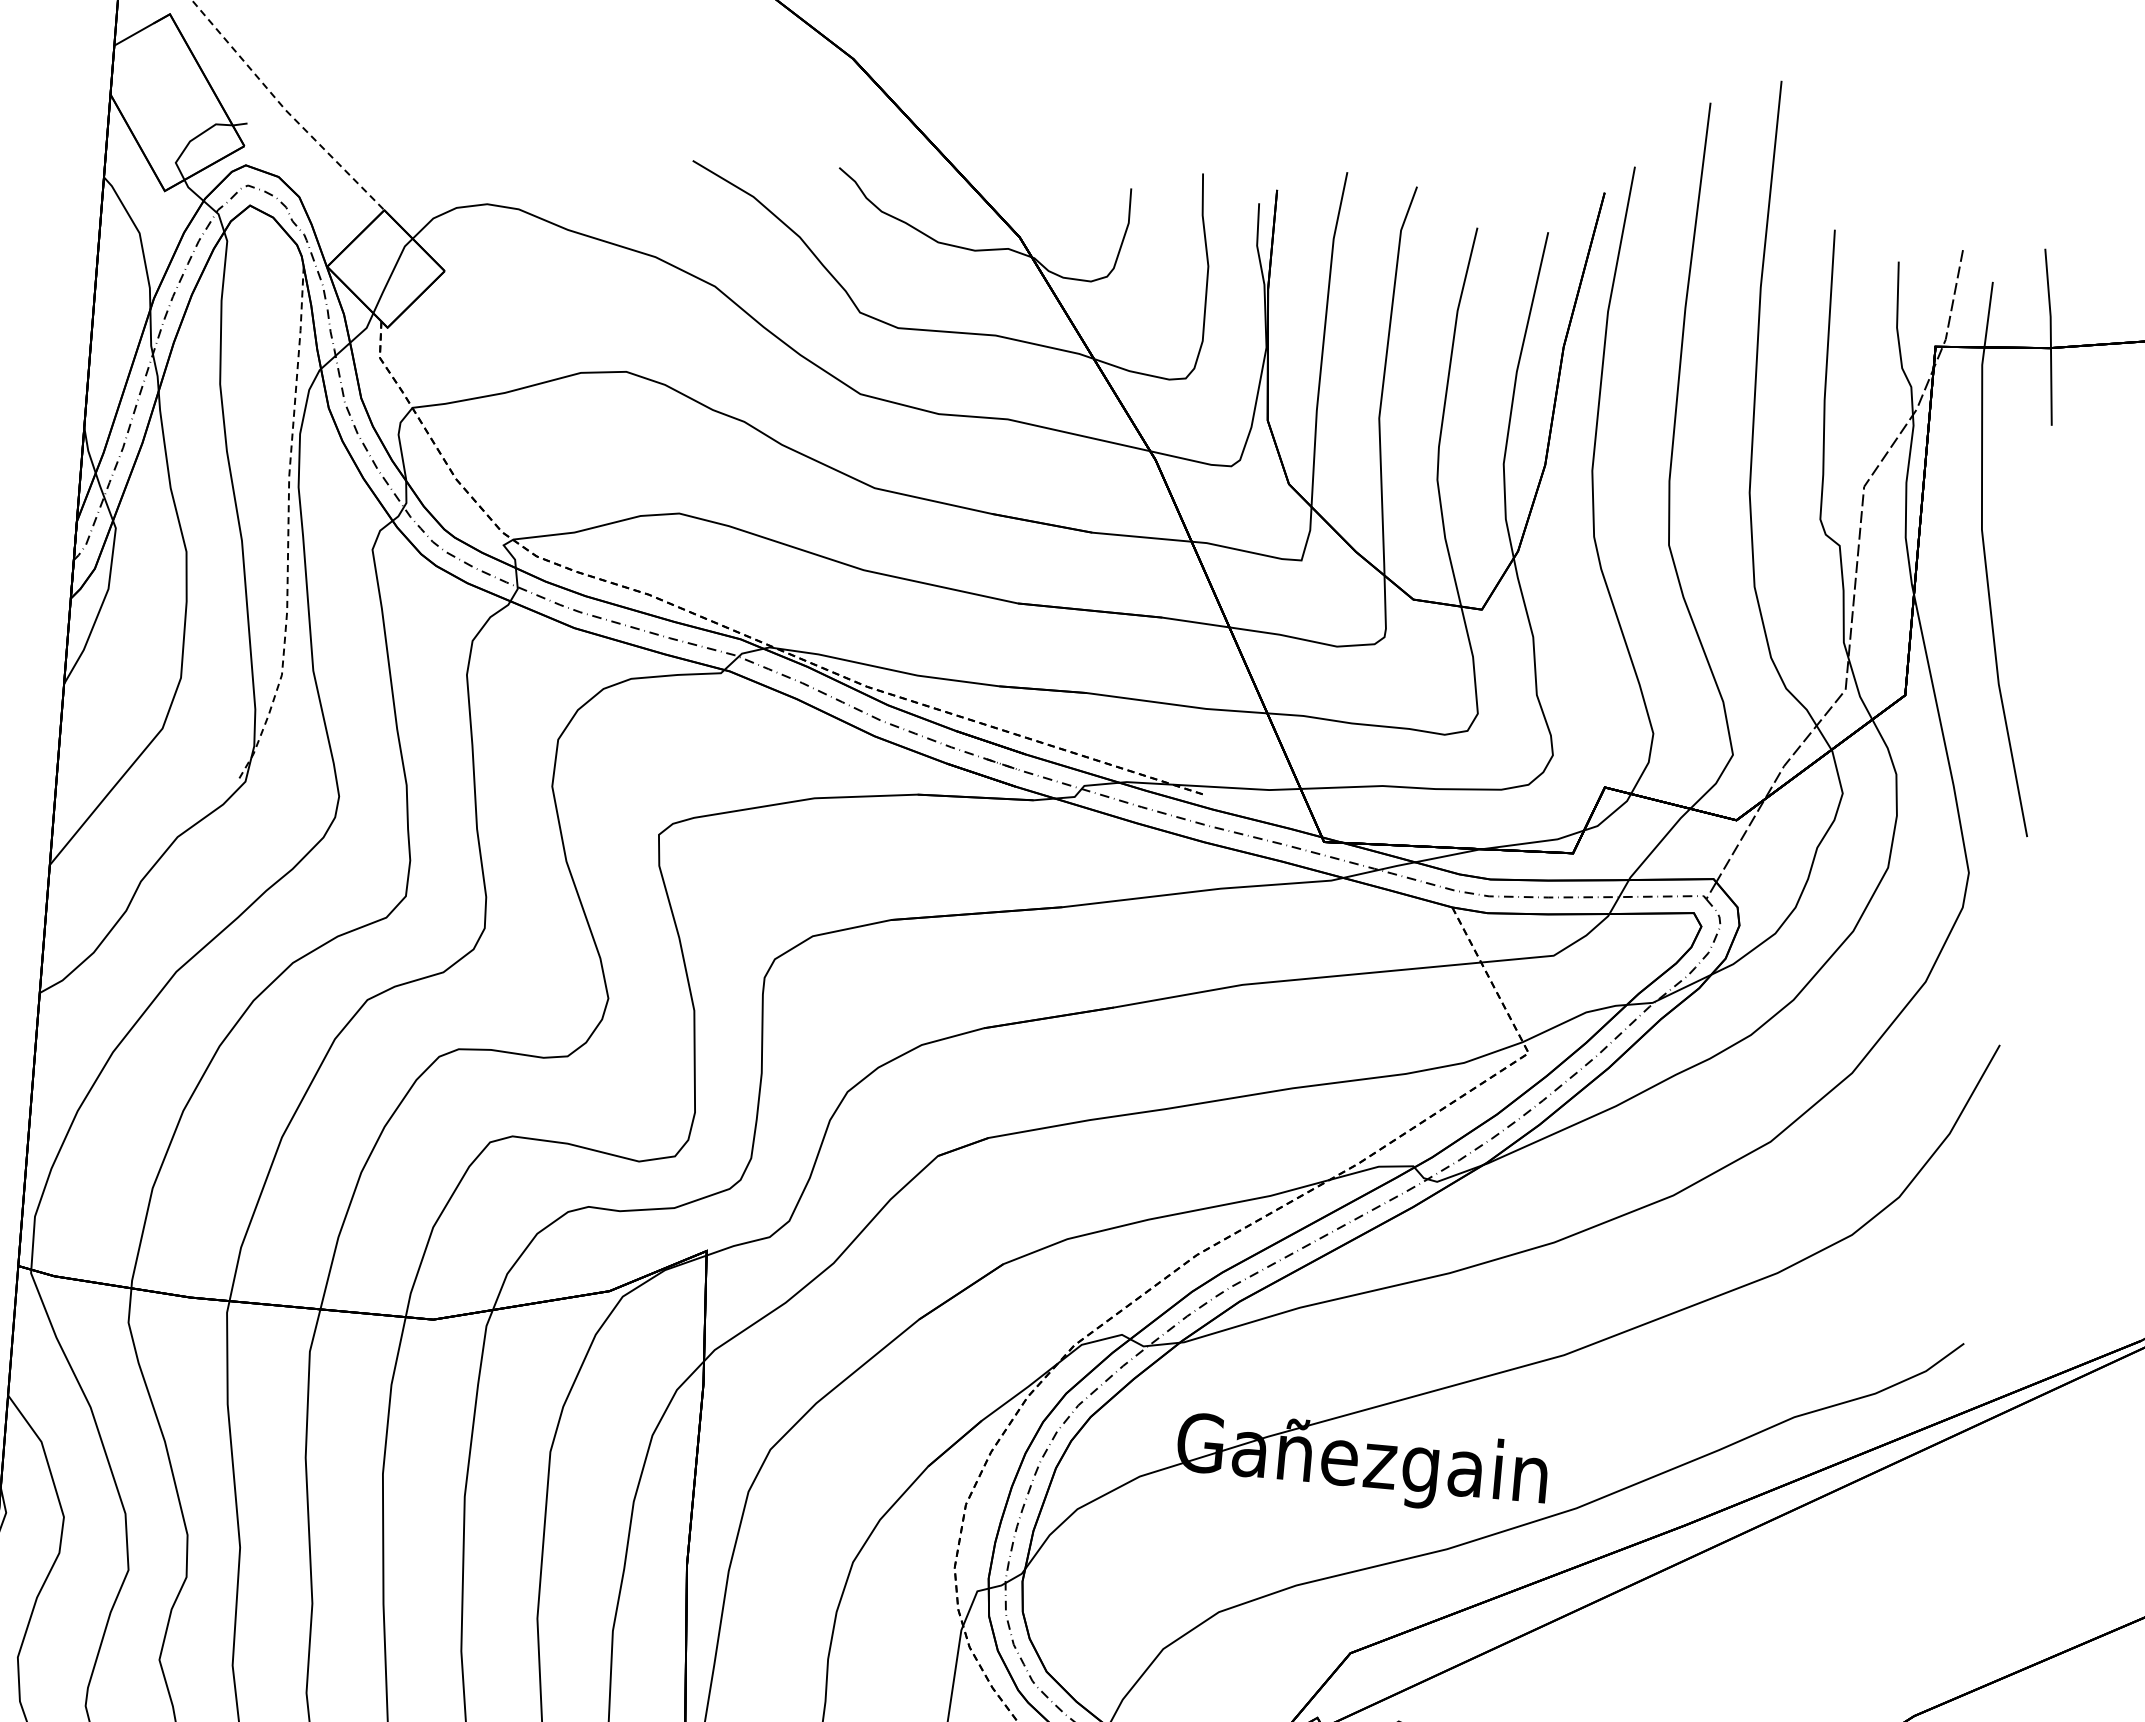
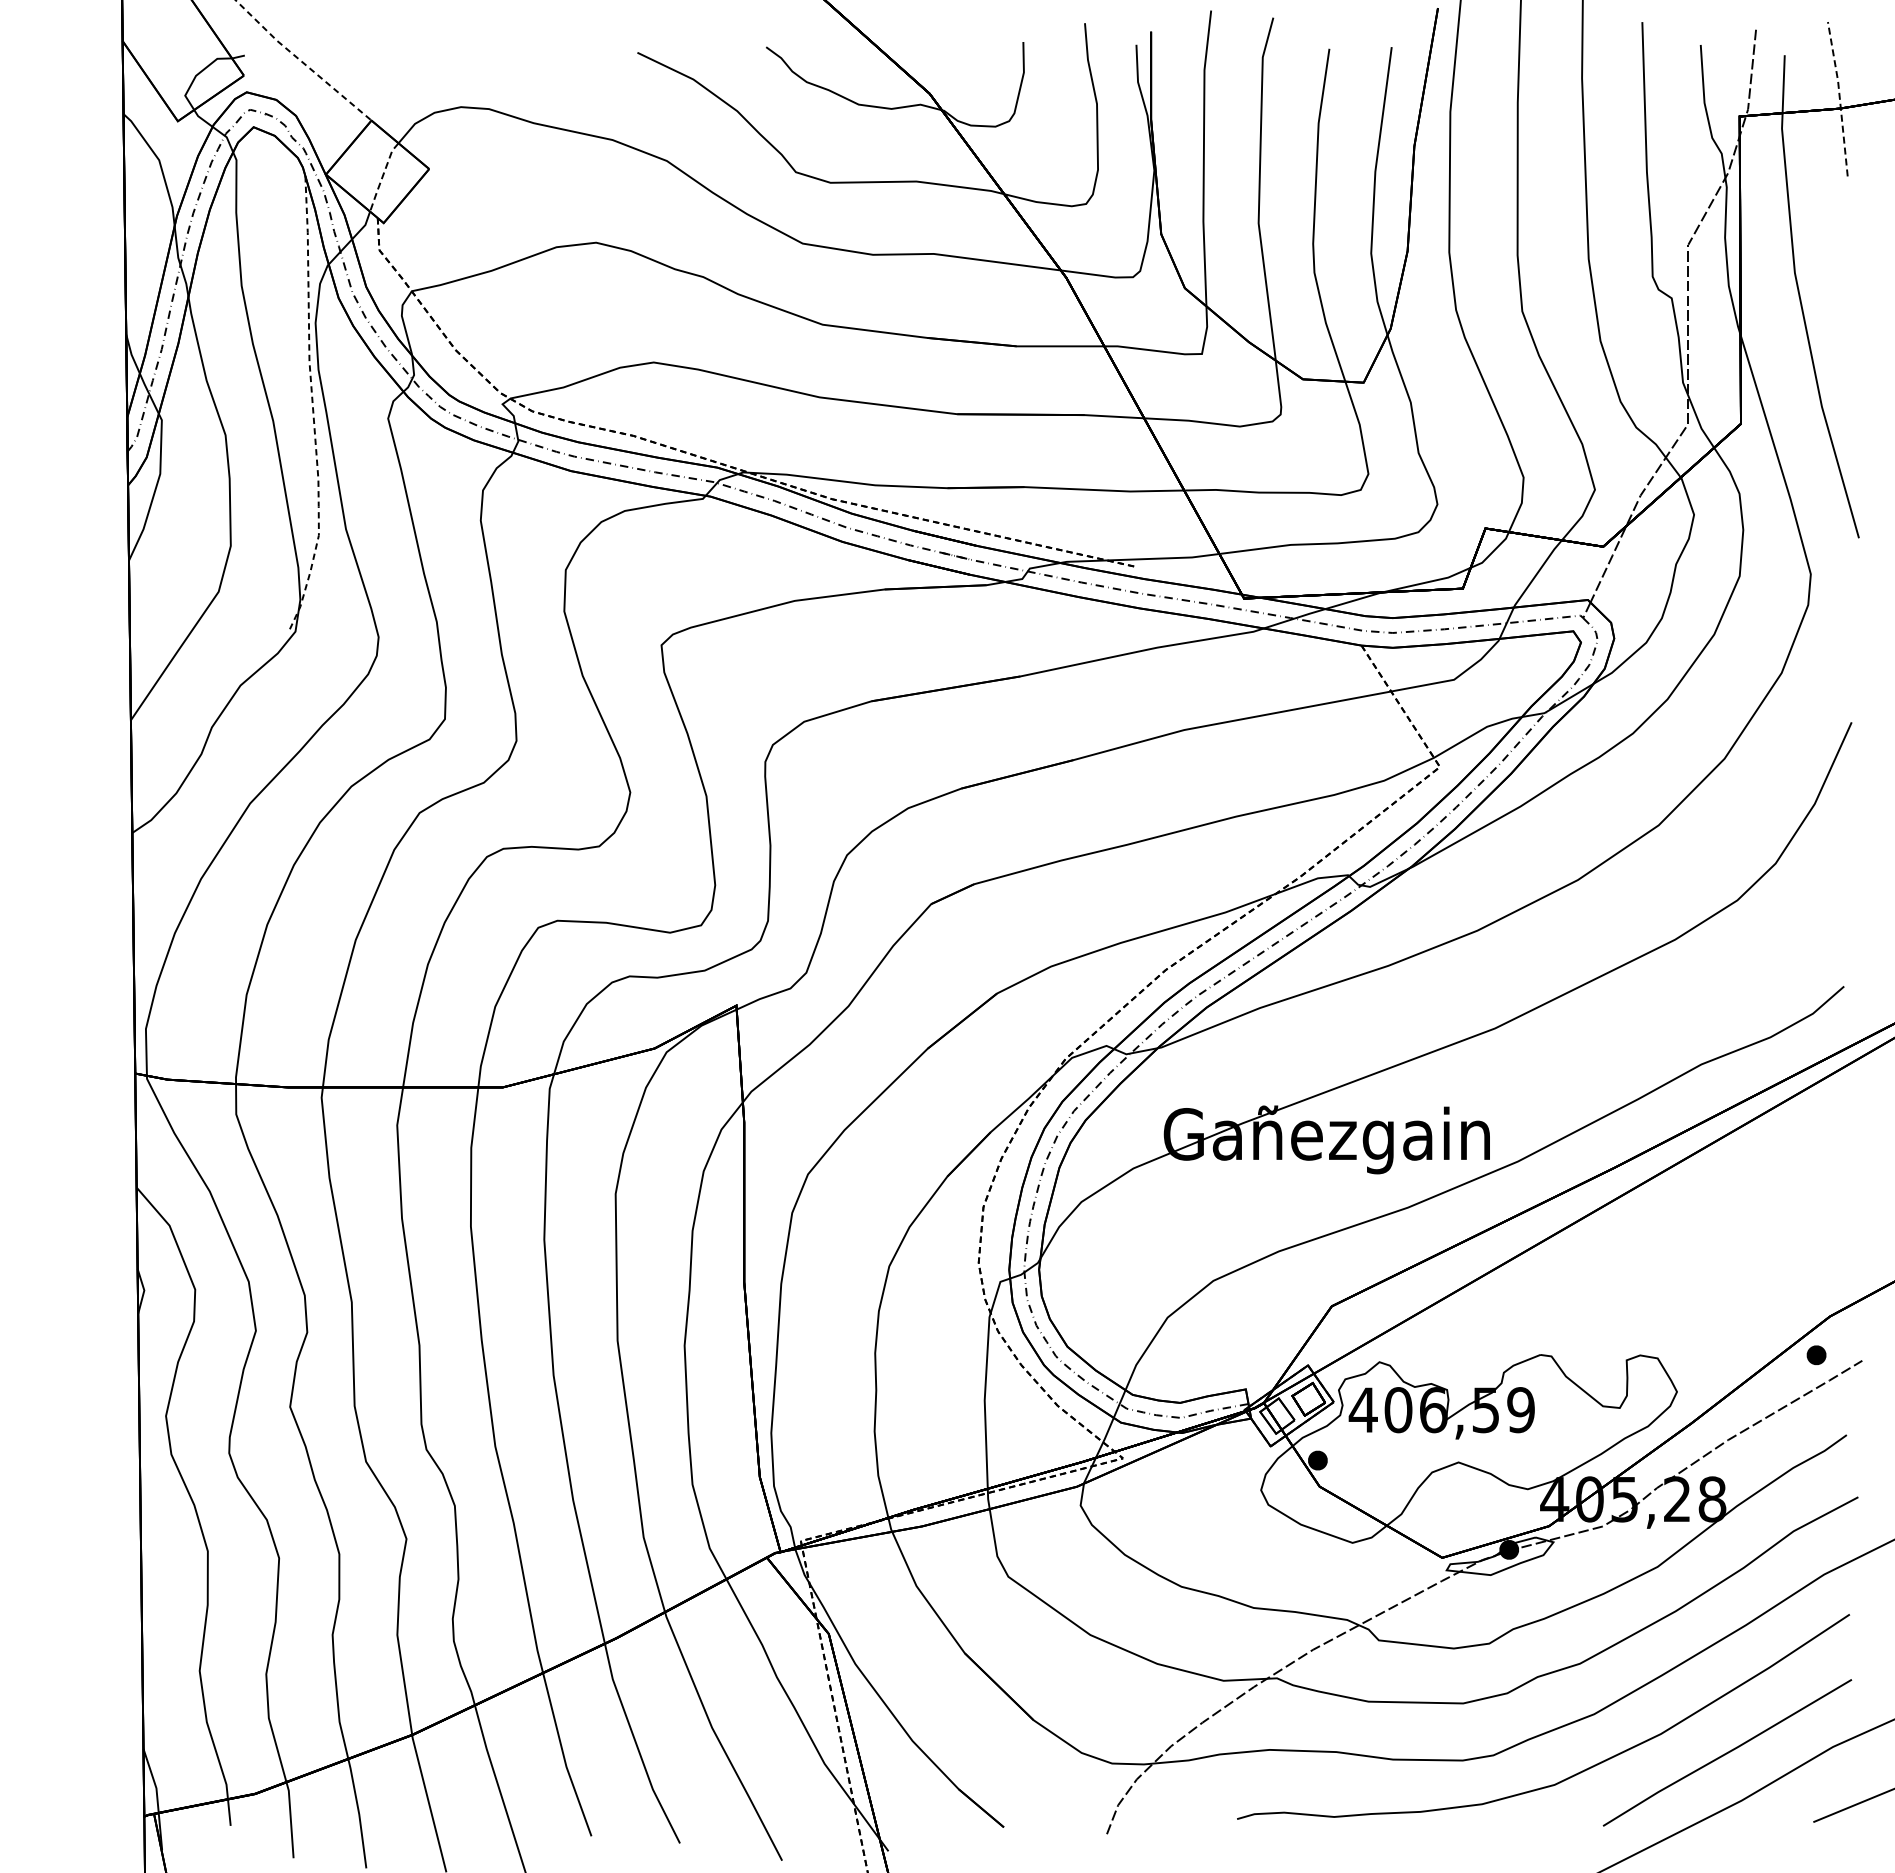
line: (391, 274) -> (382, 176), solid -> dashed
line: (2050, 336) -> (1839, 98), solid -> dashed

